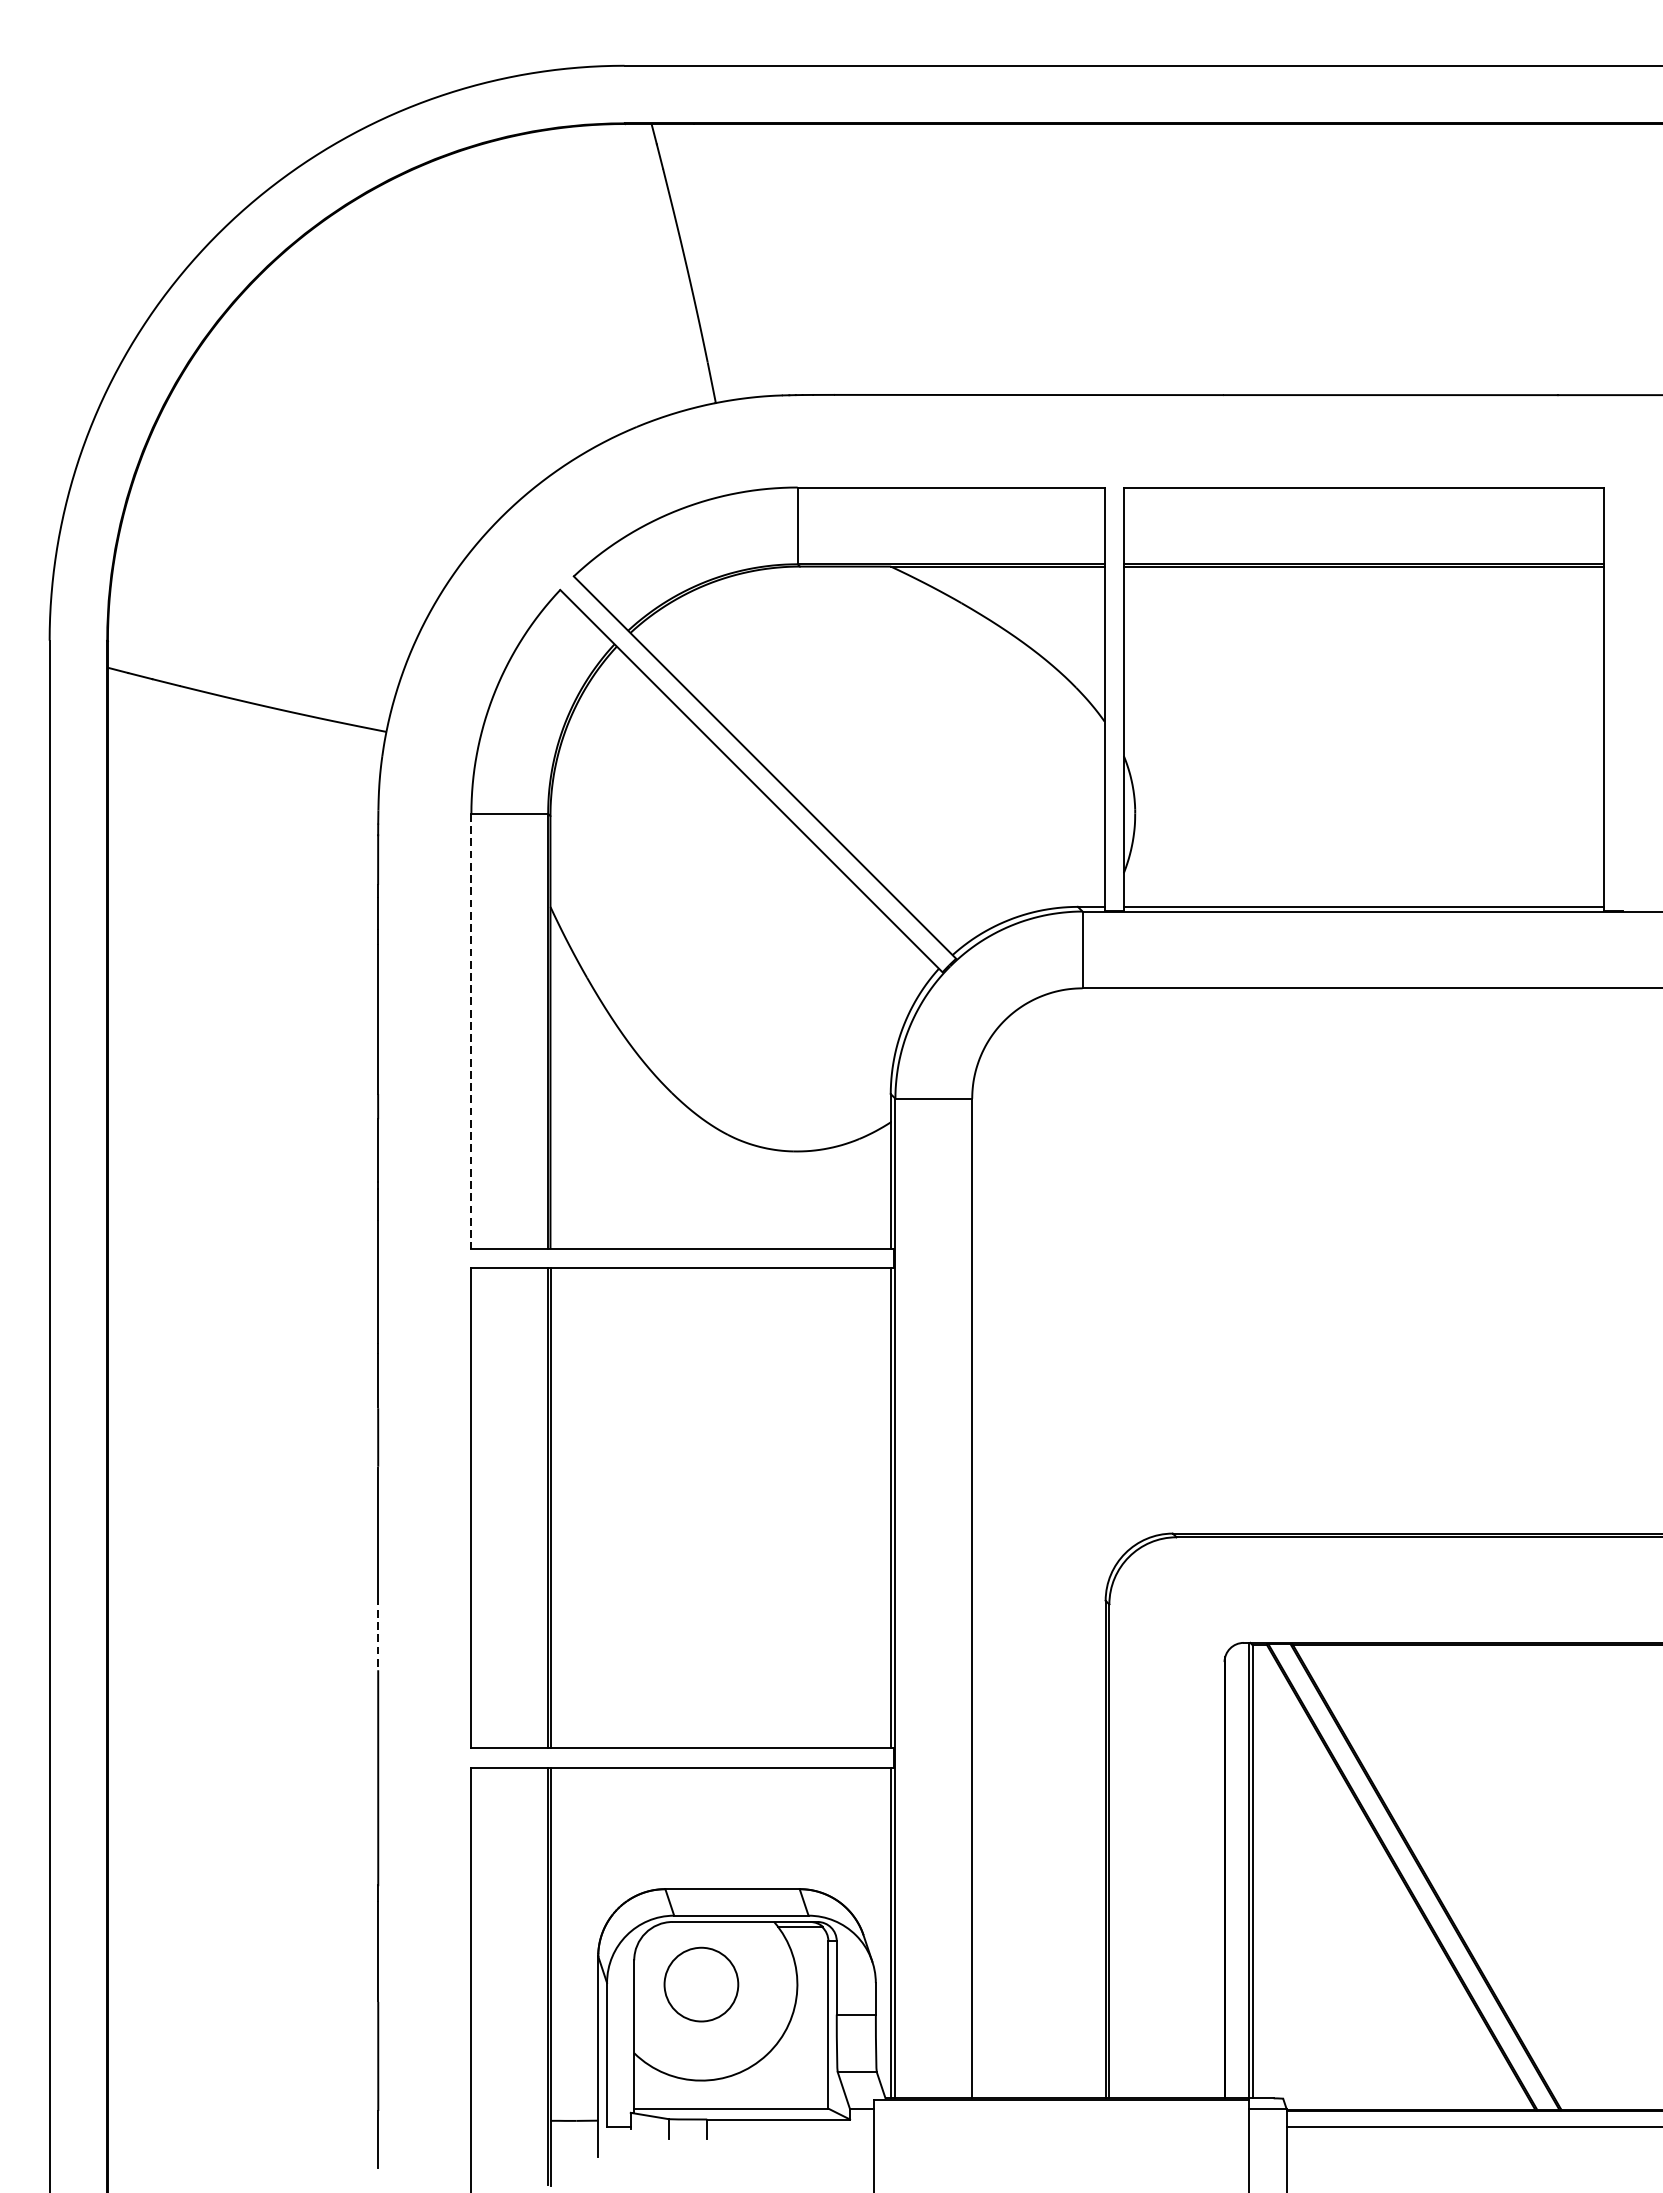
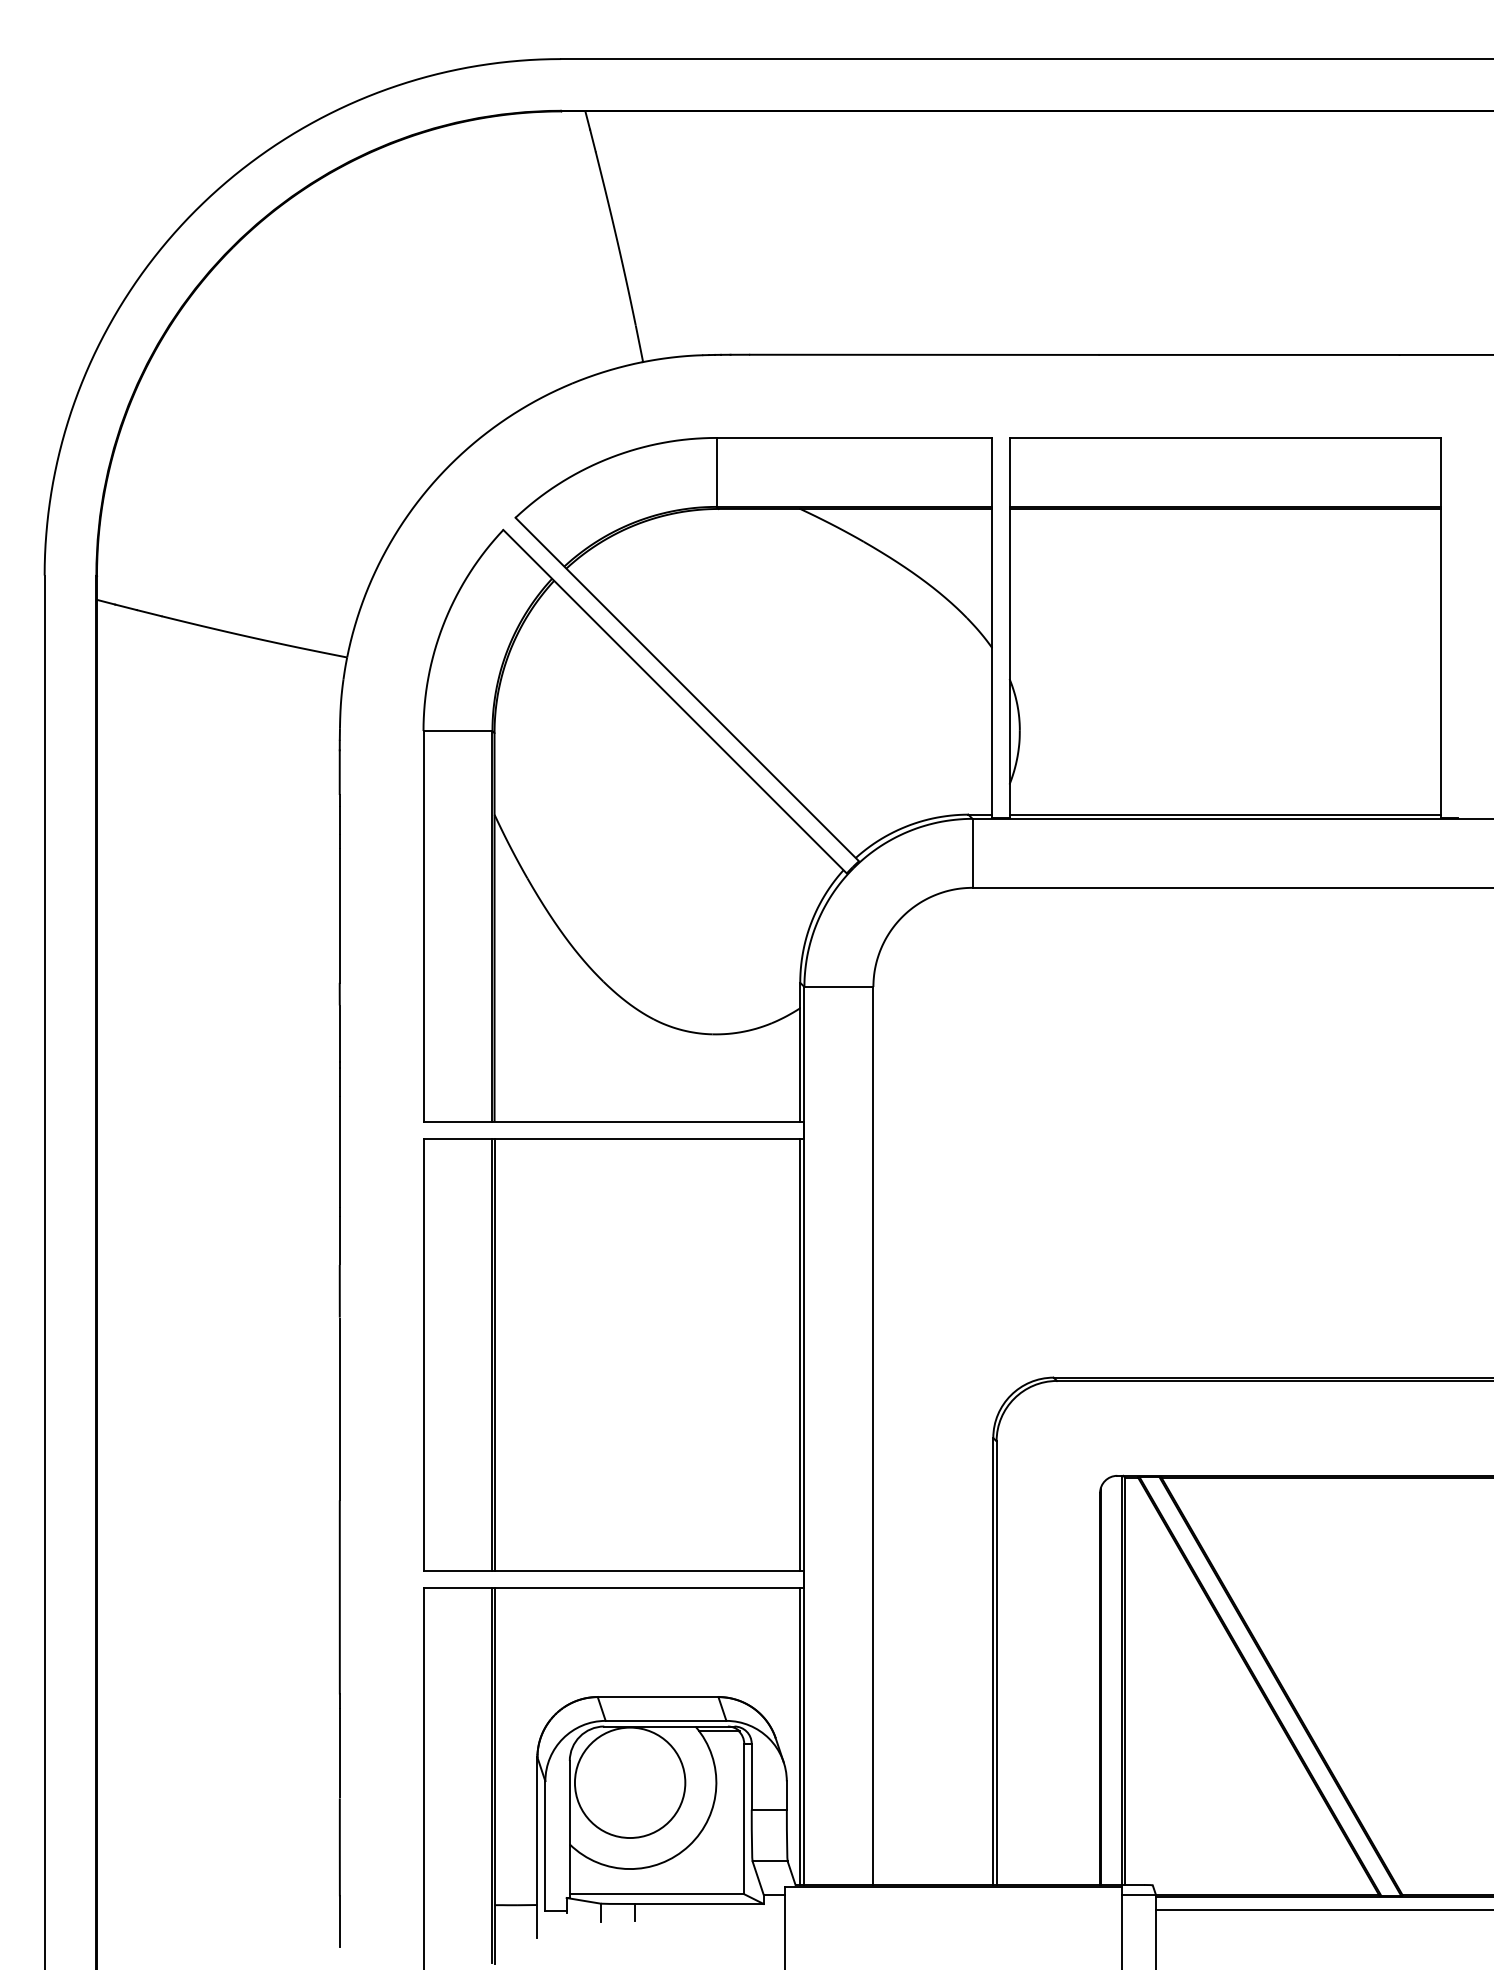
line: (471, 1031) -> (423, 926), dashed -> solid
line: (377, 1635) -> (339, 1469), dashed -> solid
circle: (700, 1984) -> (629, 1782), size x1.67

